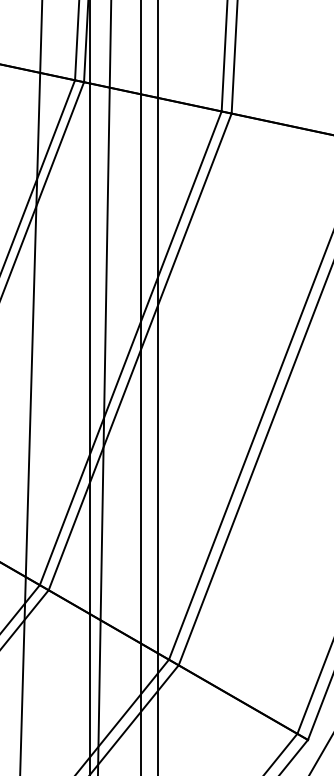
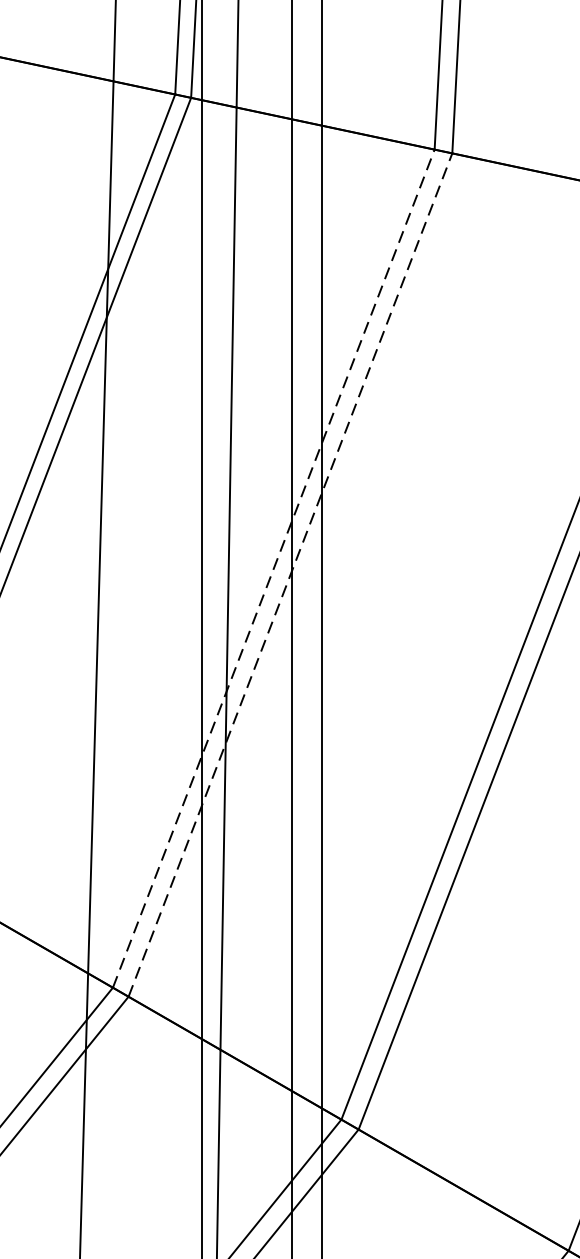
line: (130, 348) -> (273, 569), solid -> dashed
line: (140, 351) -> (291, 574), solid -> dashed

